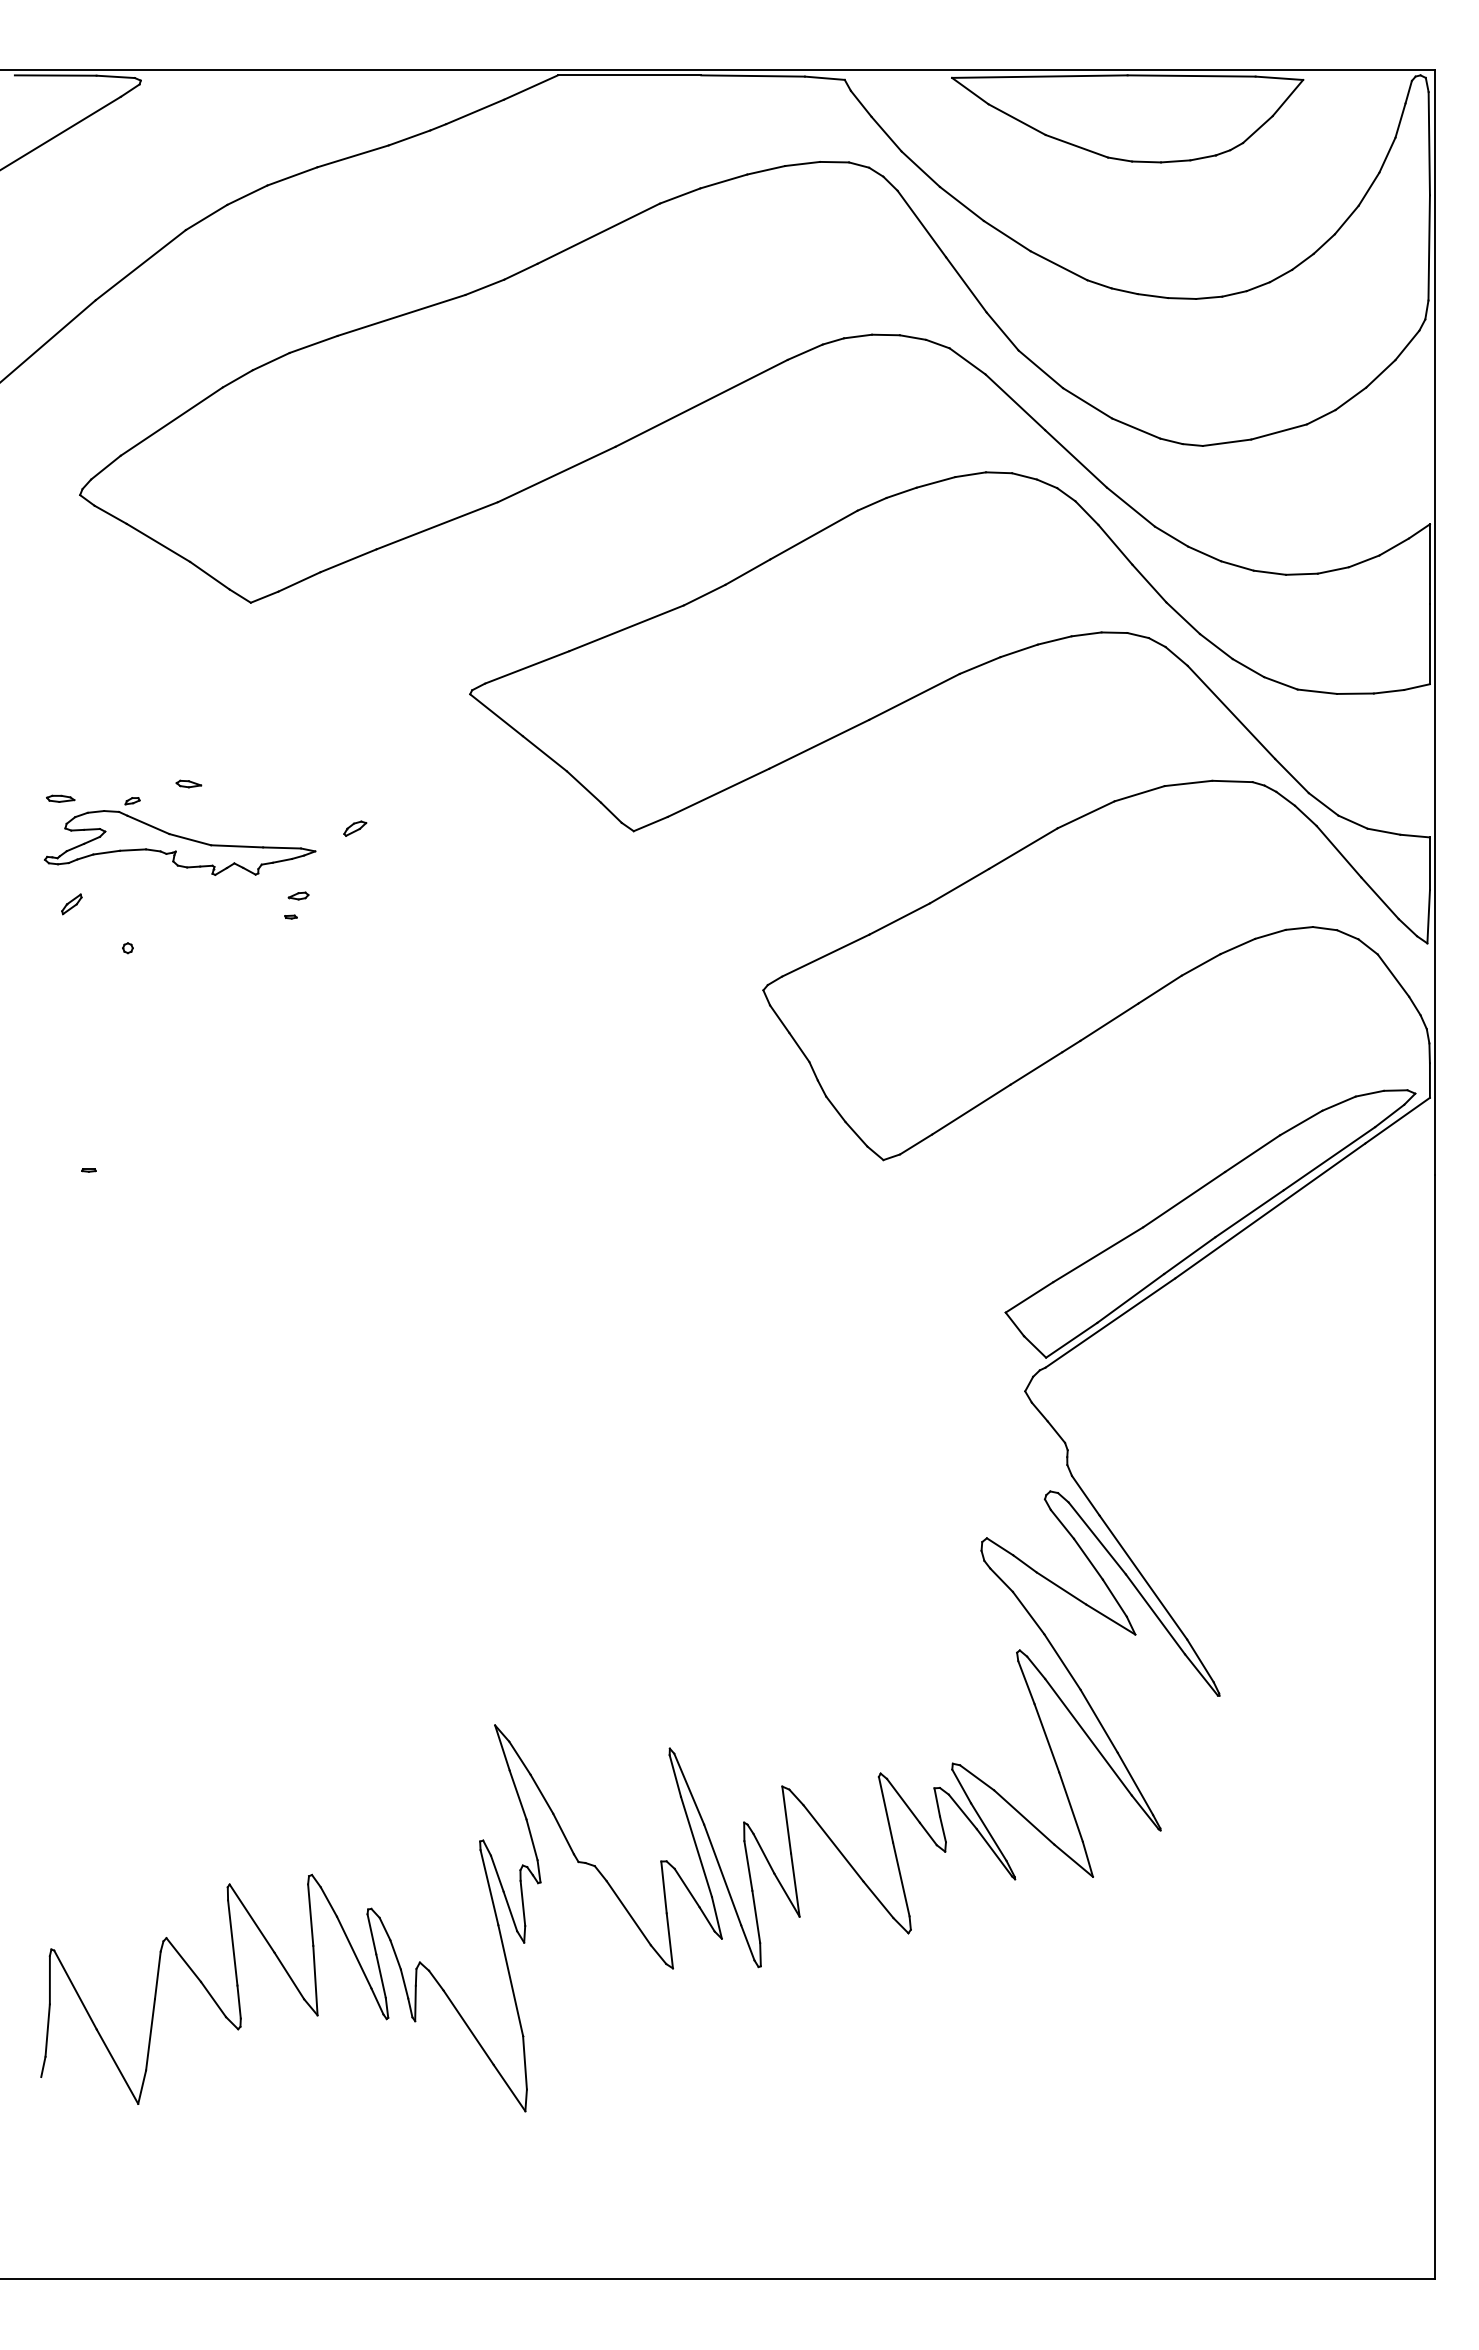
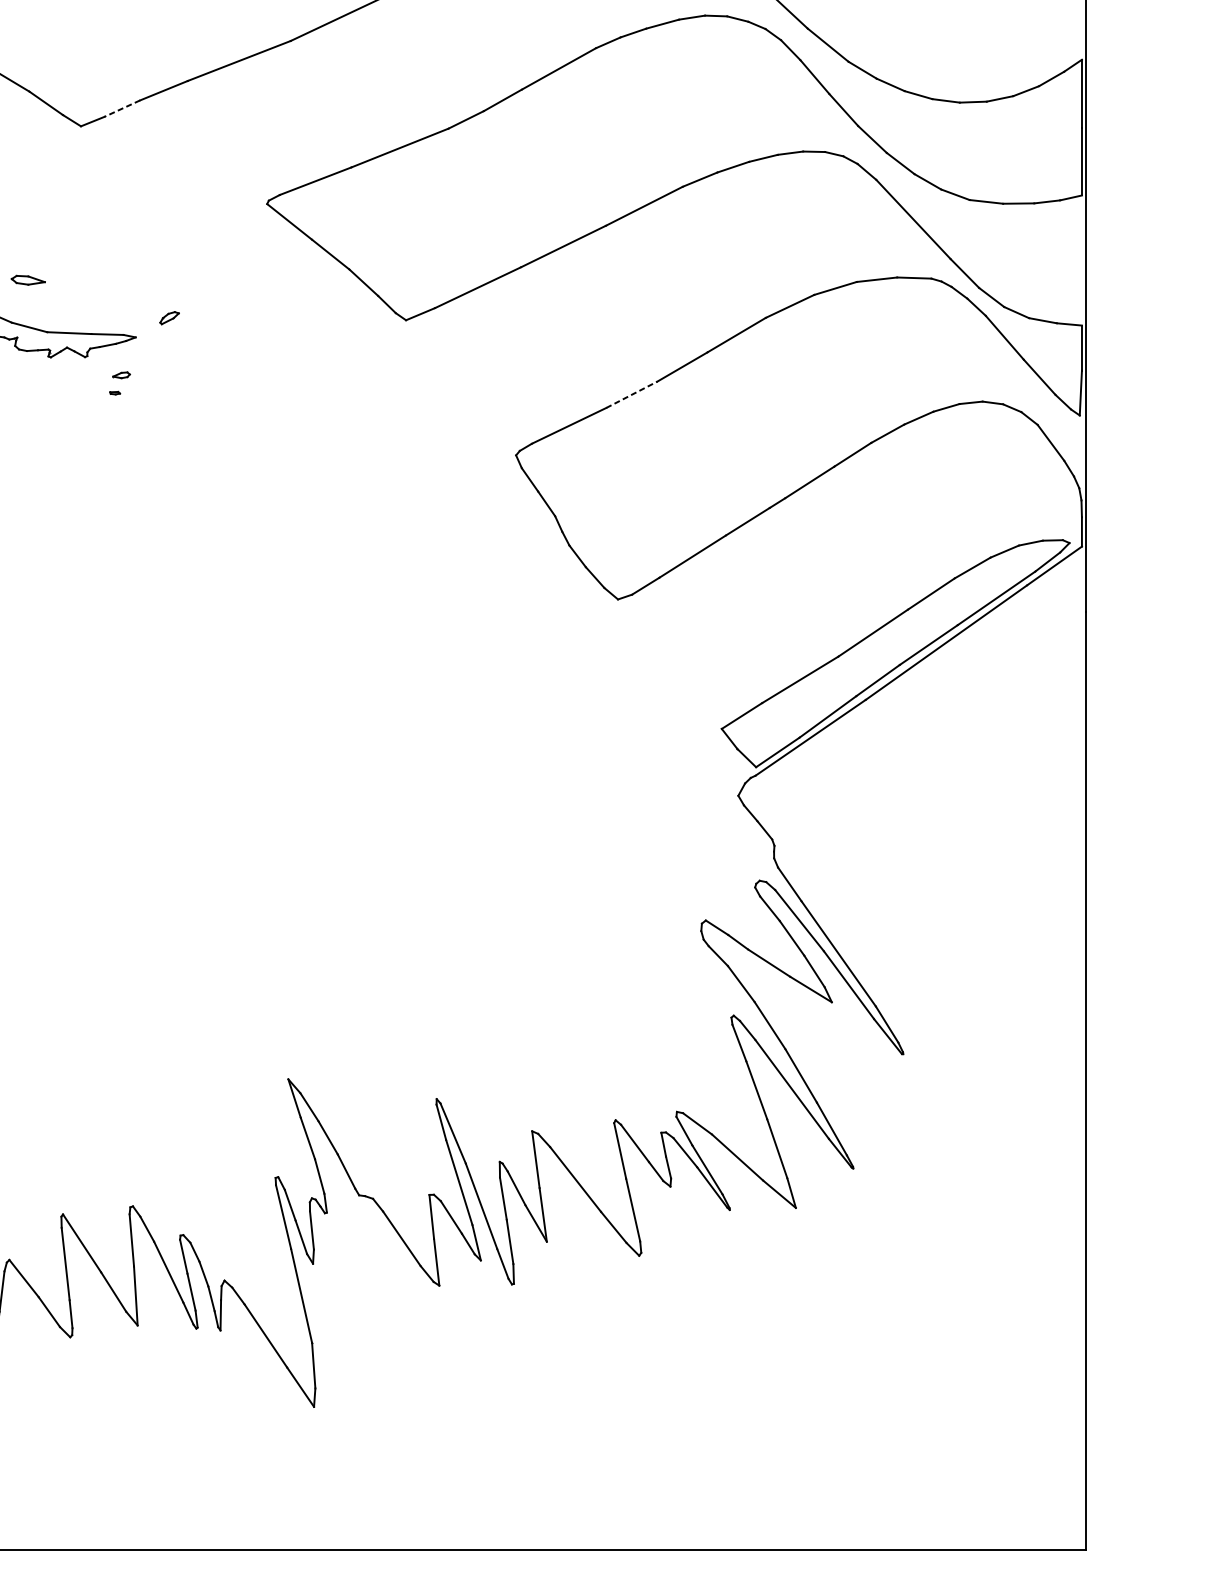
line: (299, 582) -> (122, 109), solid -> dashed
part: (188, 783) -> (28, 279), size x1.6
line: (899, 918) -> (631, 394), solid -> dashed

